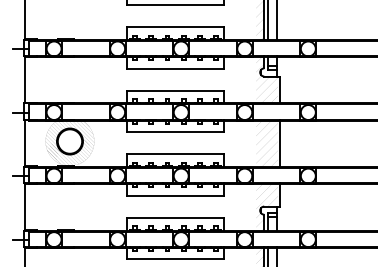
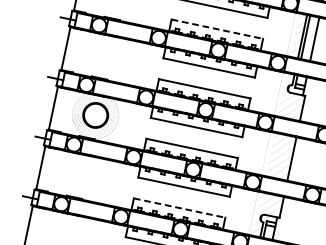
line: (175, 27) -> (217, 29), solid -> dashed
line: (175, 218) -> (179, 208), solid -> dashed

